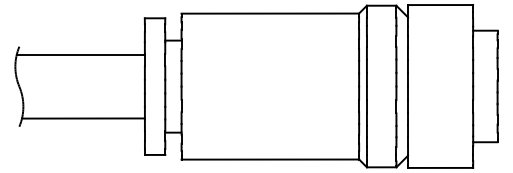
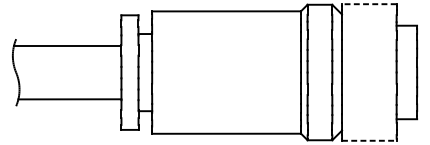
line: (440, 5) -> (369, 4), solid -> dashed
line: (440, 167) -> (369, 140), solid -> dashed

